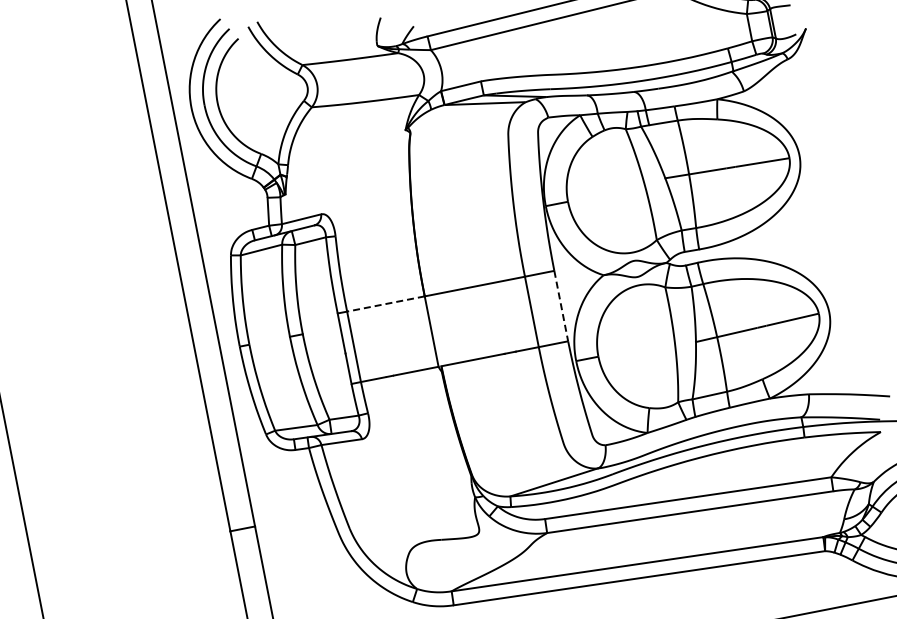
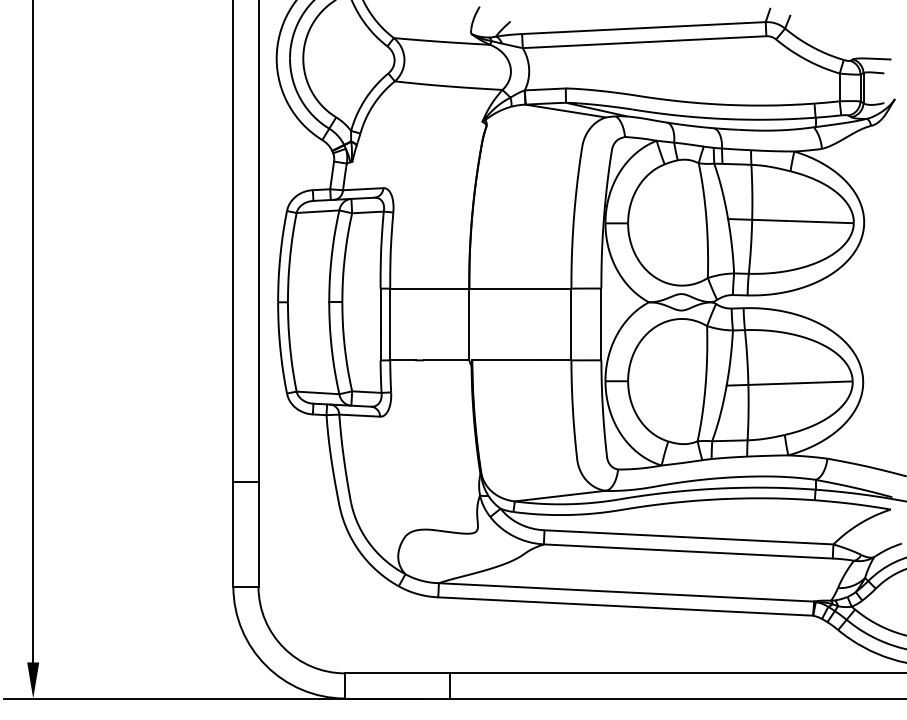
line: (385, 303) -> (429, 288), dashed -> solid
line: (561, 306) -> (601, 324), dashed -> solid

